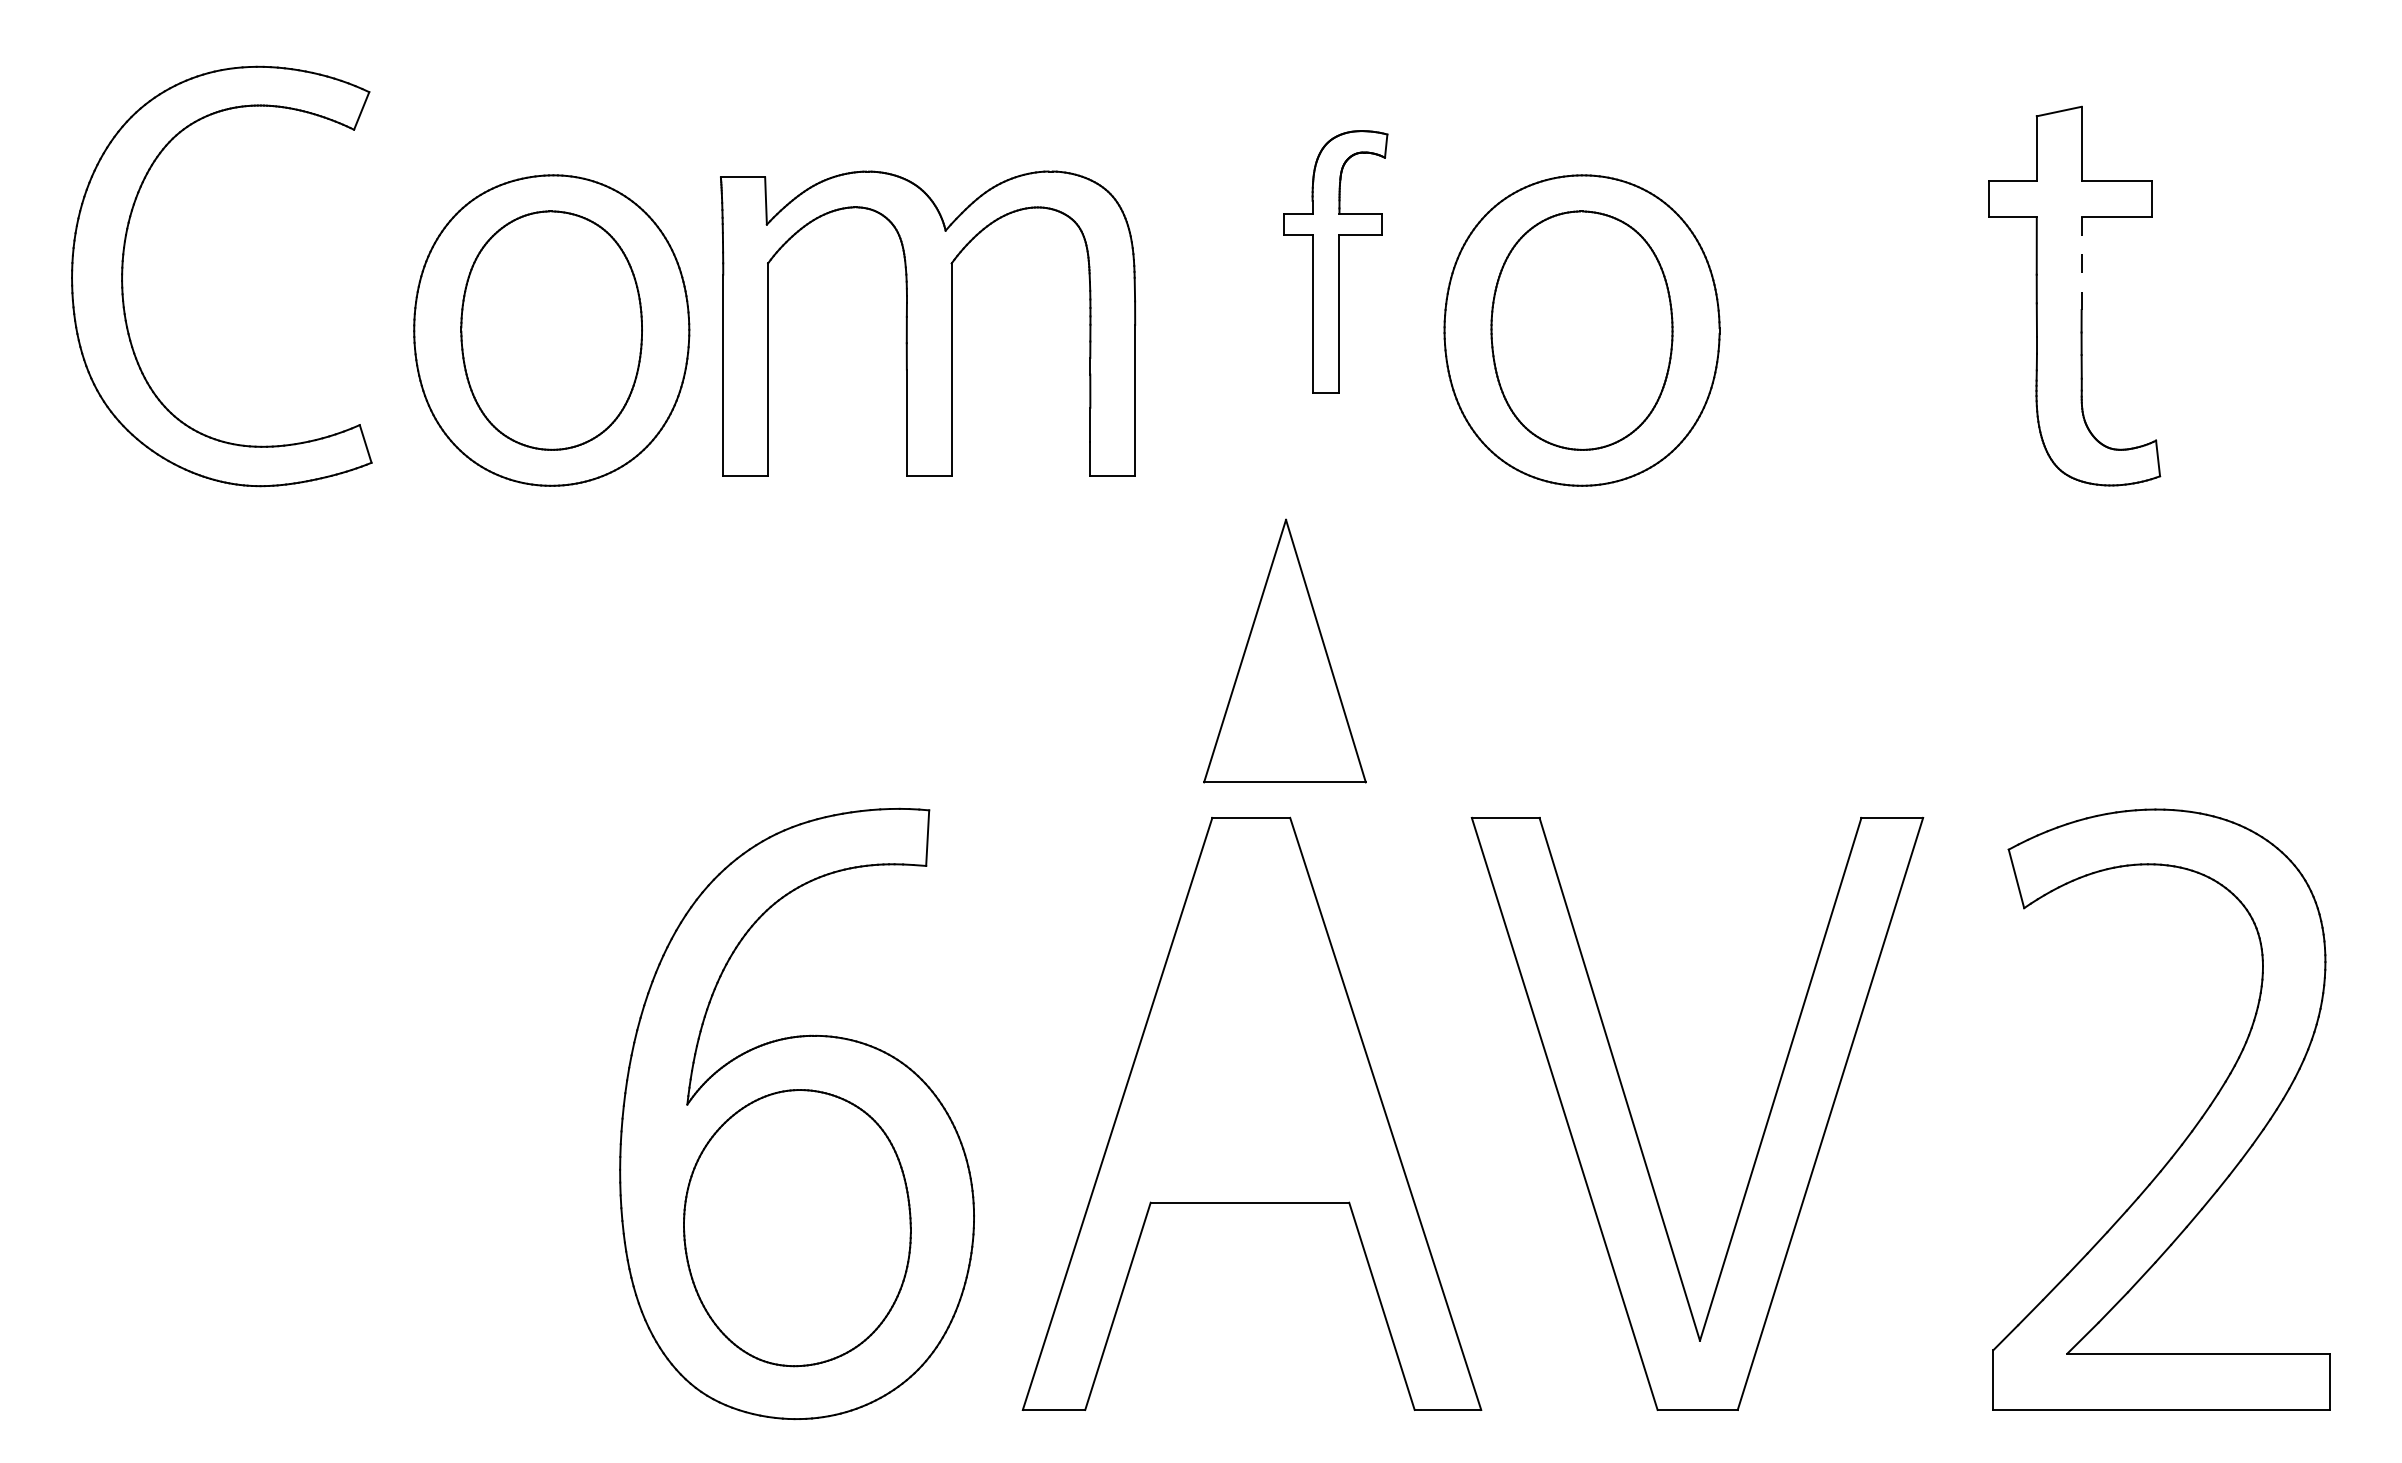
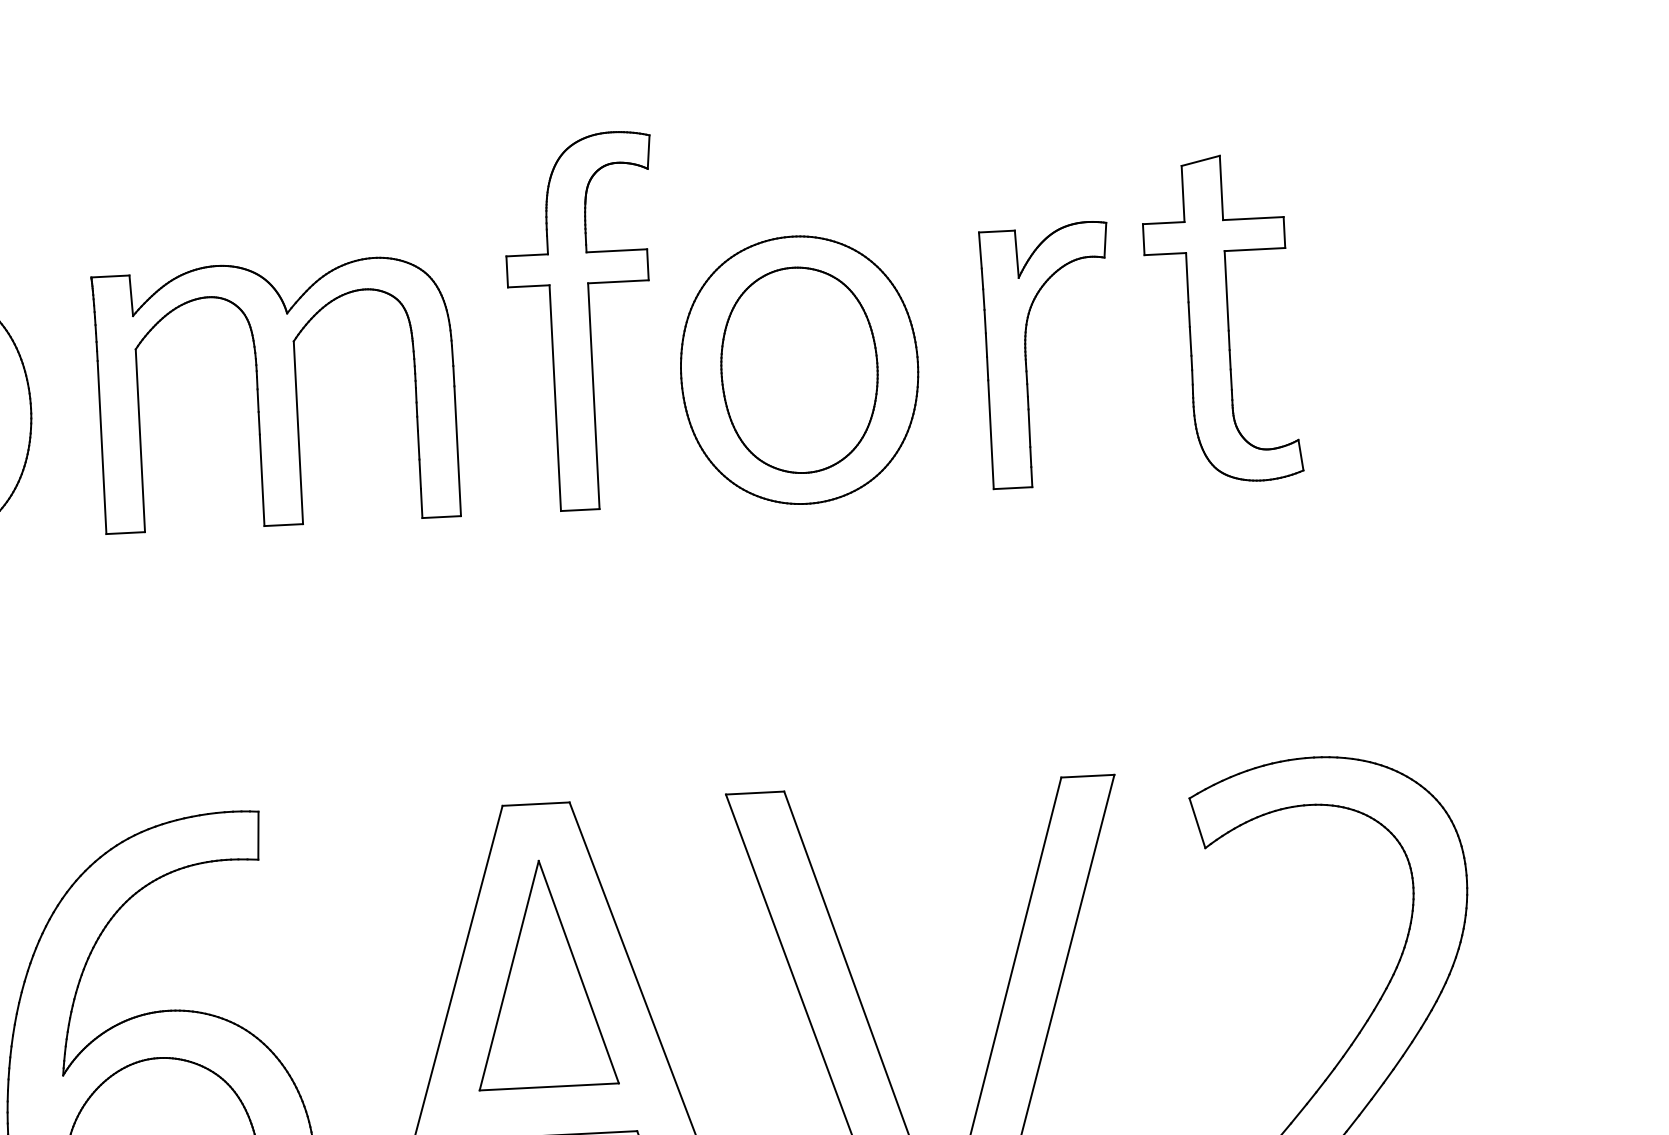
part: (1335, 261) -> (584, 321), size x1.67
line: (2081, 263) -> (1226, 290), dashed -> solid
part: (928, 323) -> (276, 394), moved
part: (1845, 327) -> (1026, 356), added
part: (1284, 650) -> (543, 973), moved

